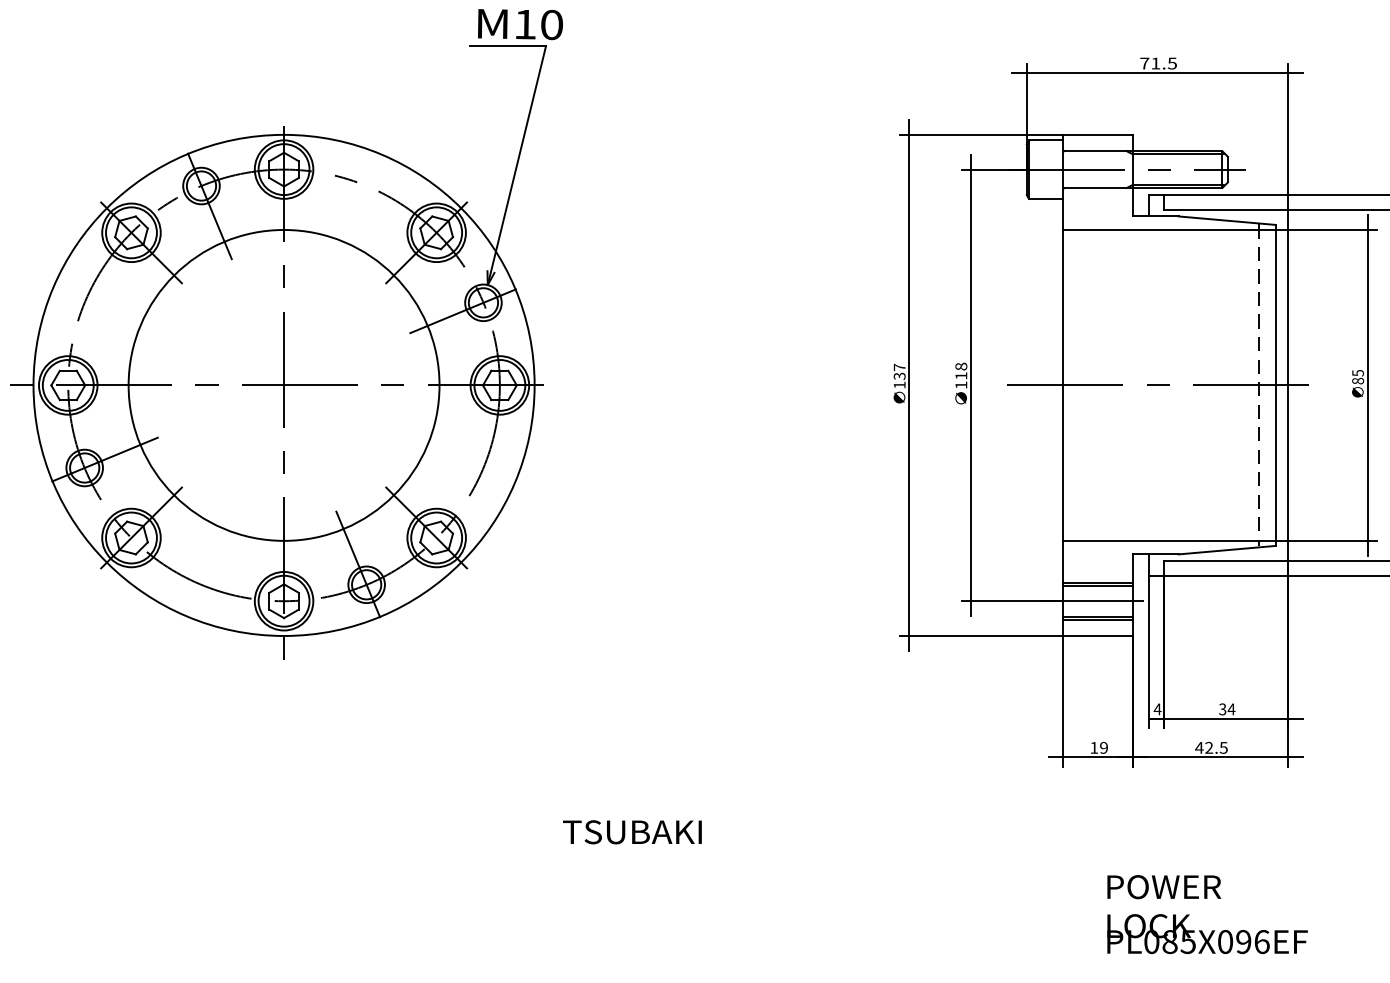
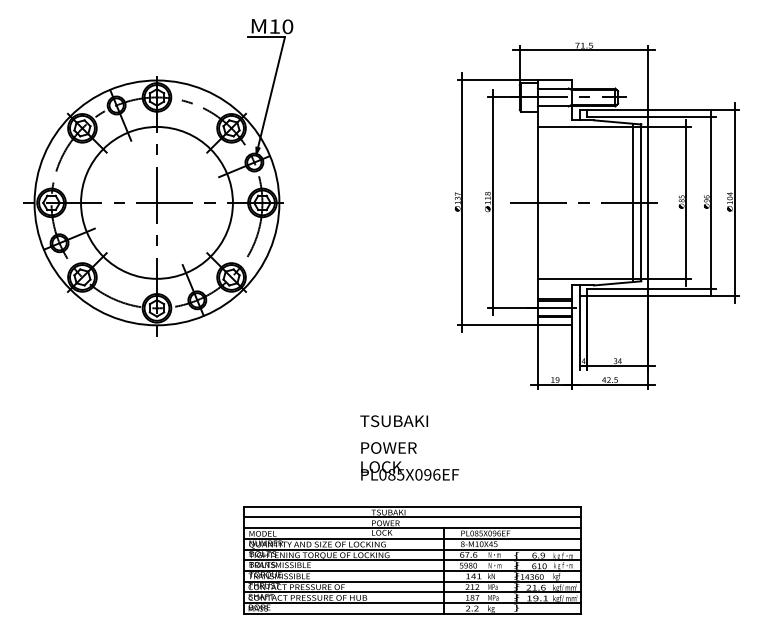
line: (1259, 384) -> (633, 202), dashed -> solid
text: (631, 832) -> (393, 421), moved
text: (1208, 914) -> (410, 461), moved

